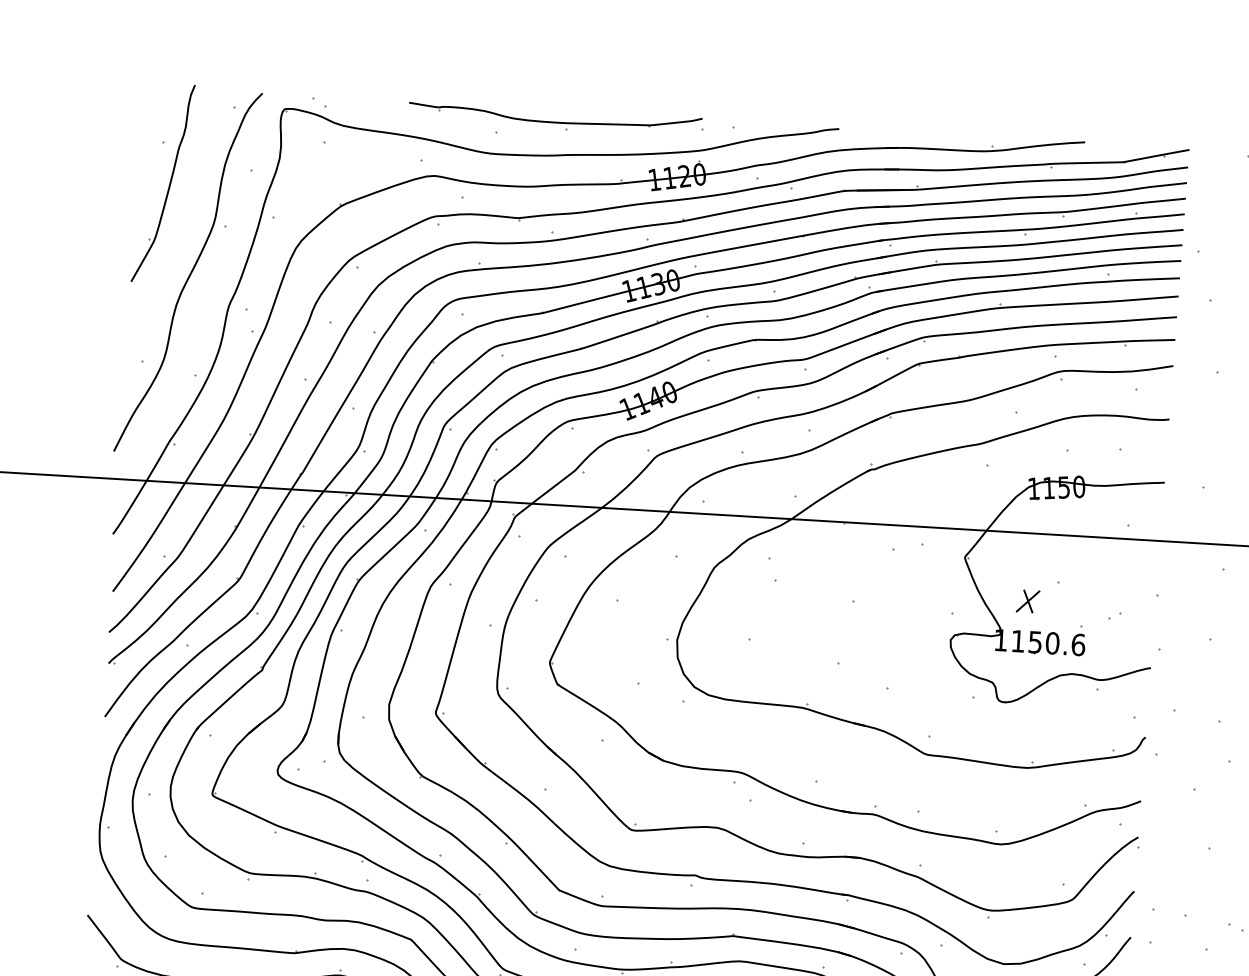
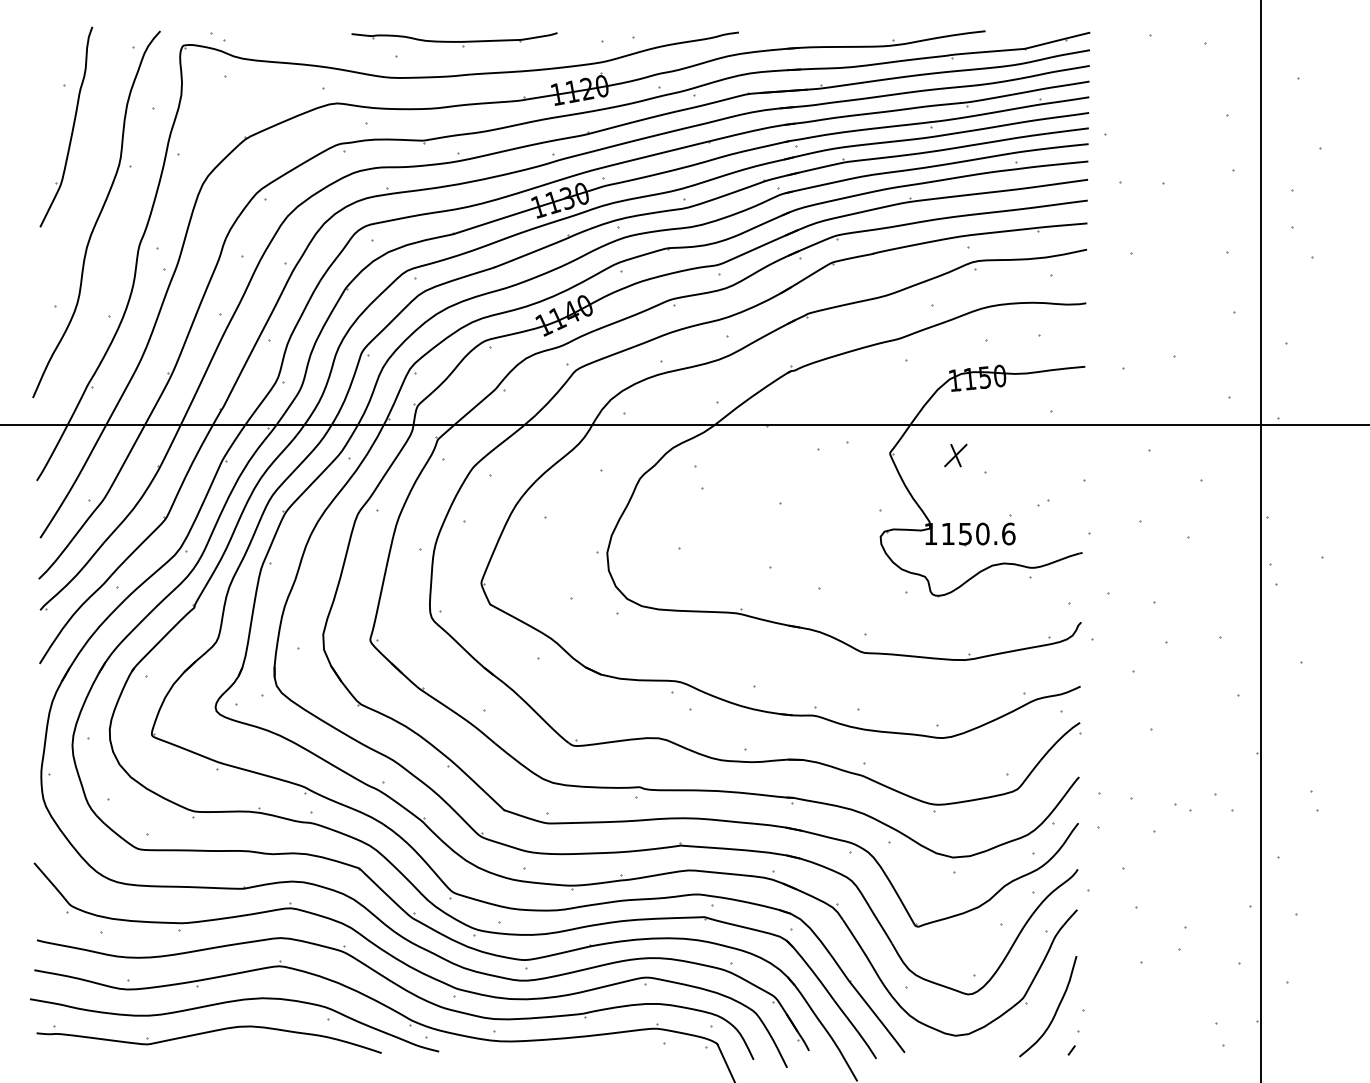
part: (555, 119) -> (454, 39), size x0.7
part: (1027, 601) -> (955, 455), moved

